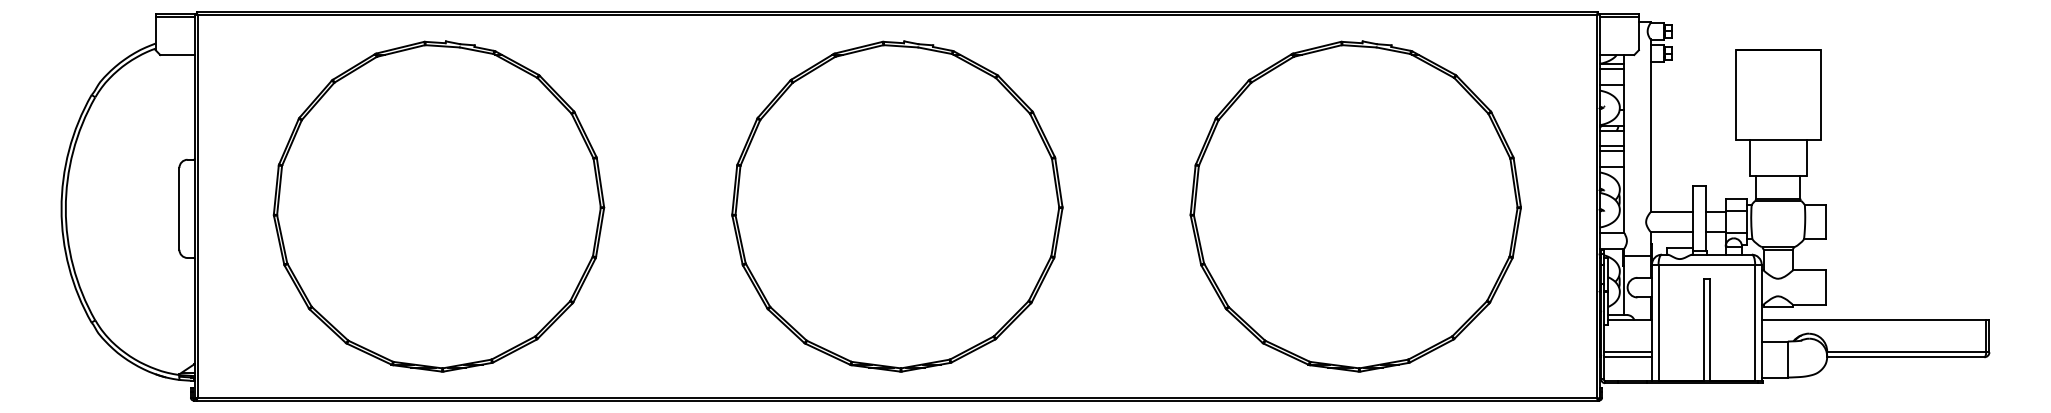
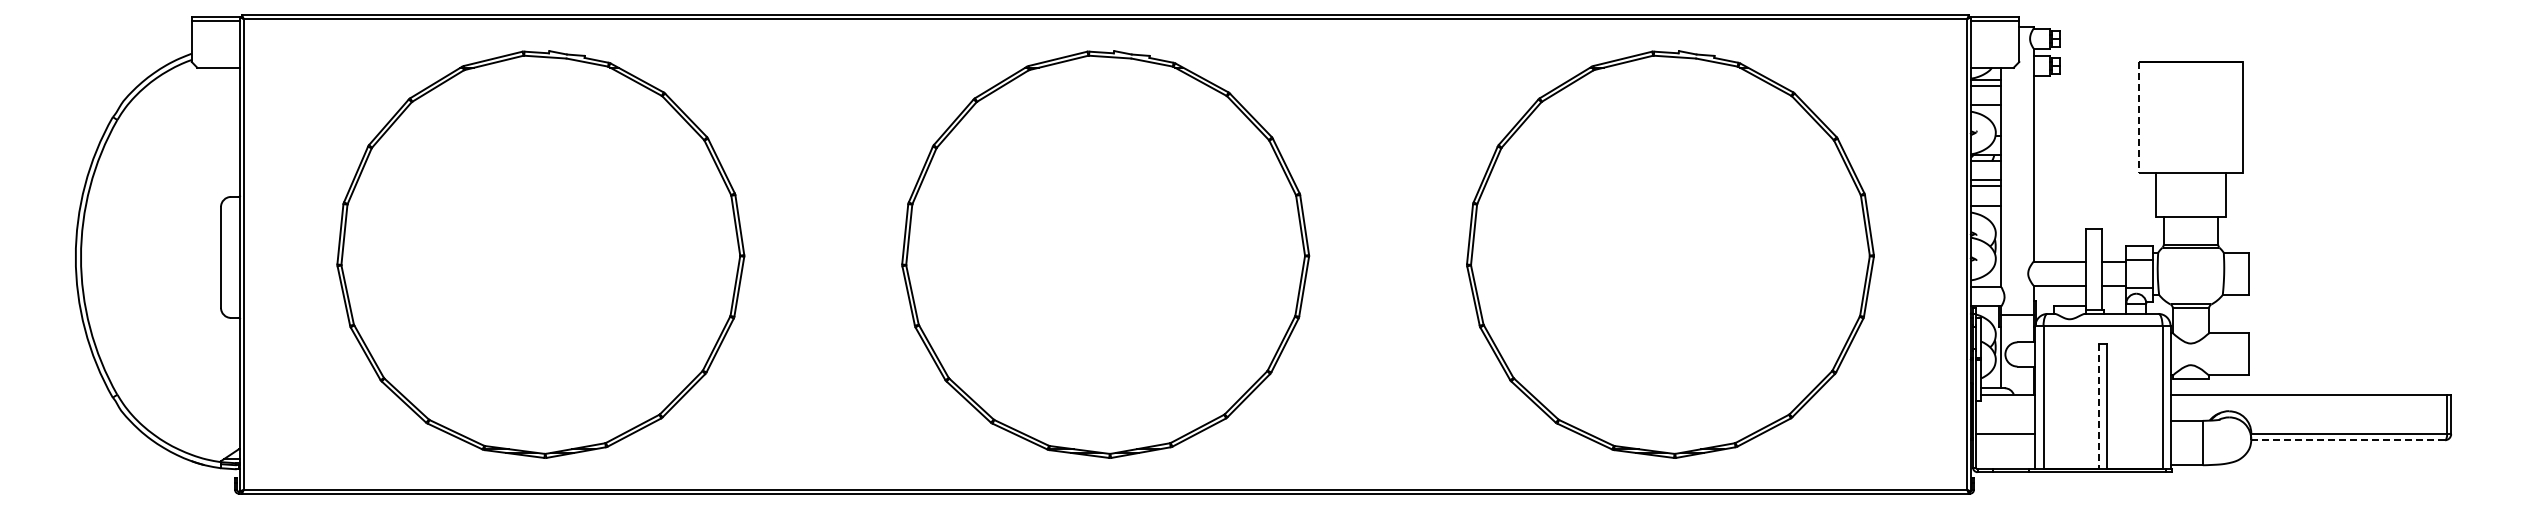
line: (1735, 95) -> (2138, 117), solid -> dashed
line: (1703, 329) -> (2098, 406), solid -> dashed
line: (1627, 357) -> (2005, 440), removed
line: (1906, 357) -> (2348, 440), solid -> dashed

